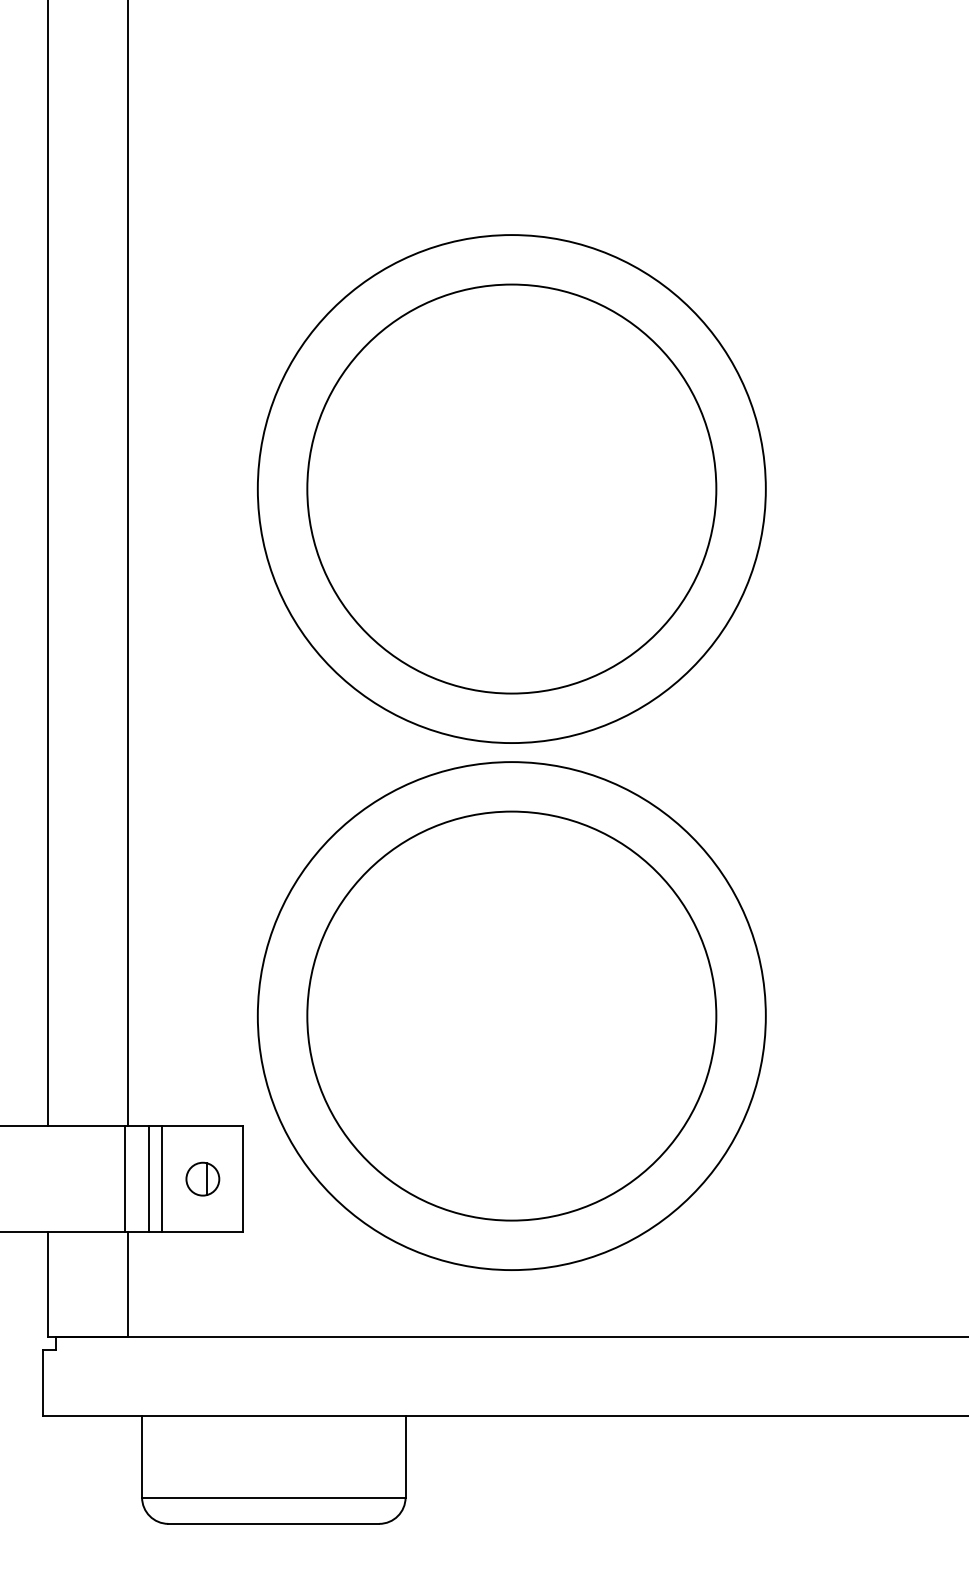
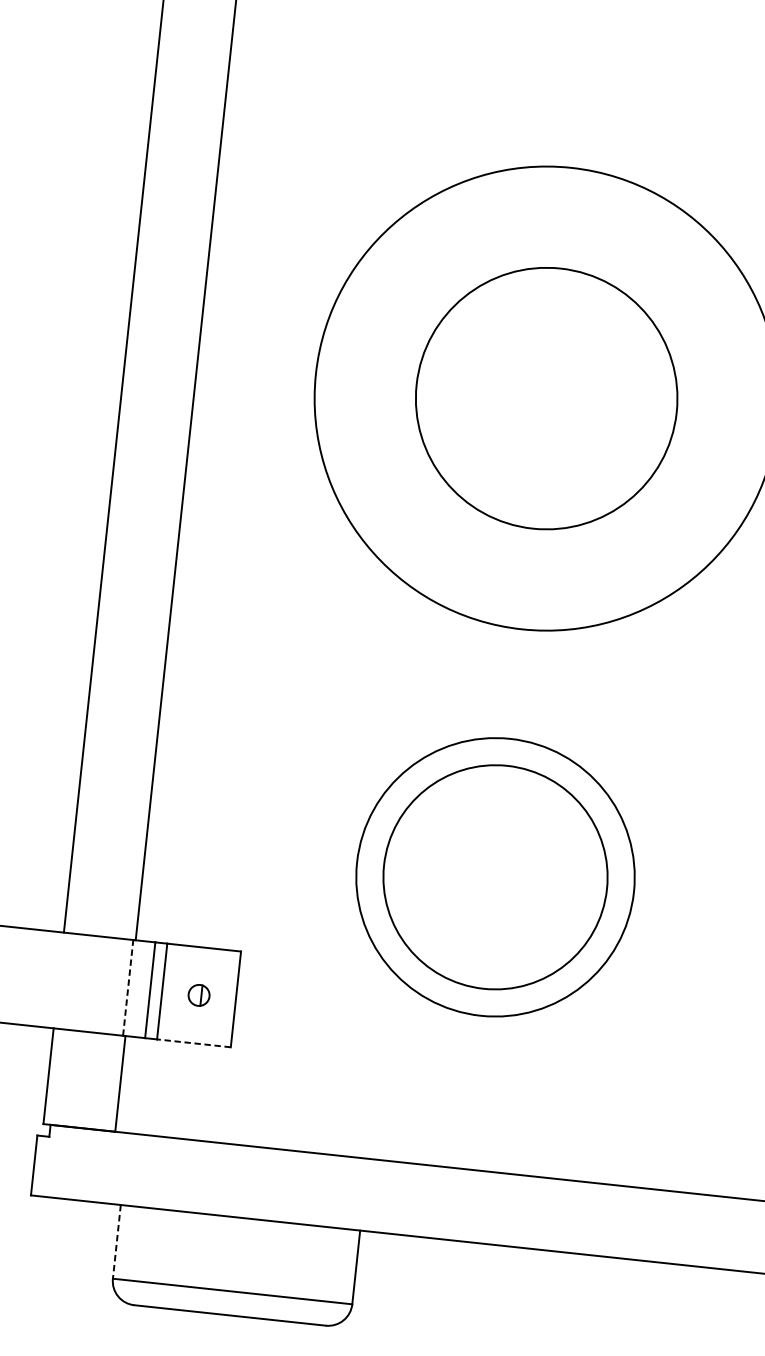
circle: (511, 488) -> (546, 398), size x0.7
circle: (511, 1015) -> (495, 876), size x0.6
circle: (511, 1016) -> (495, 877), size x0.6
part: (202, 1178) -> (198, 994), size x0.7
line: (124, 1179) -> (127, 988), solid -> dashed
line: (202, 1231) -> (193, 1042), solid -> dashed
line: (142, 1456) -> (117, 1241), solid -> dashed

